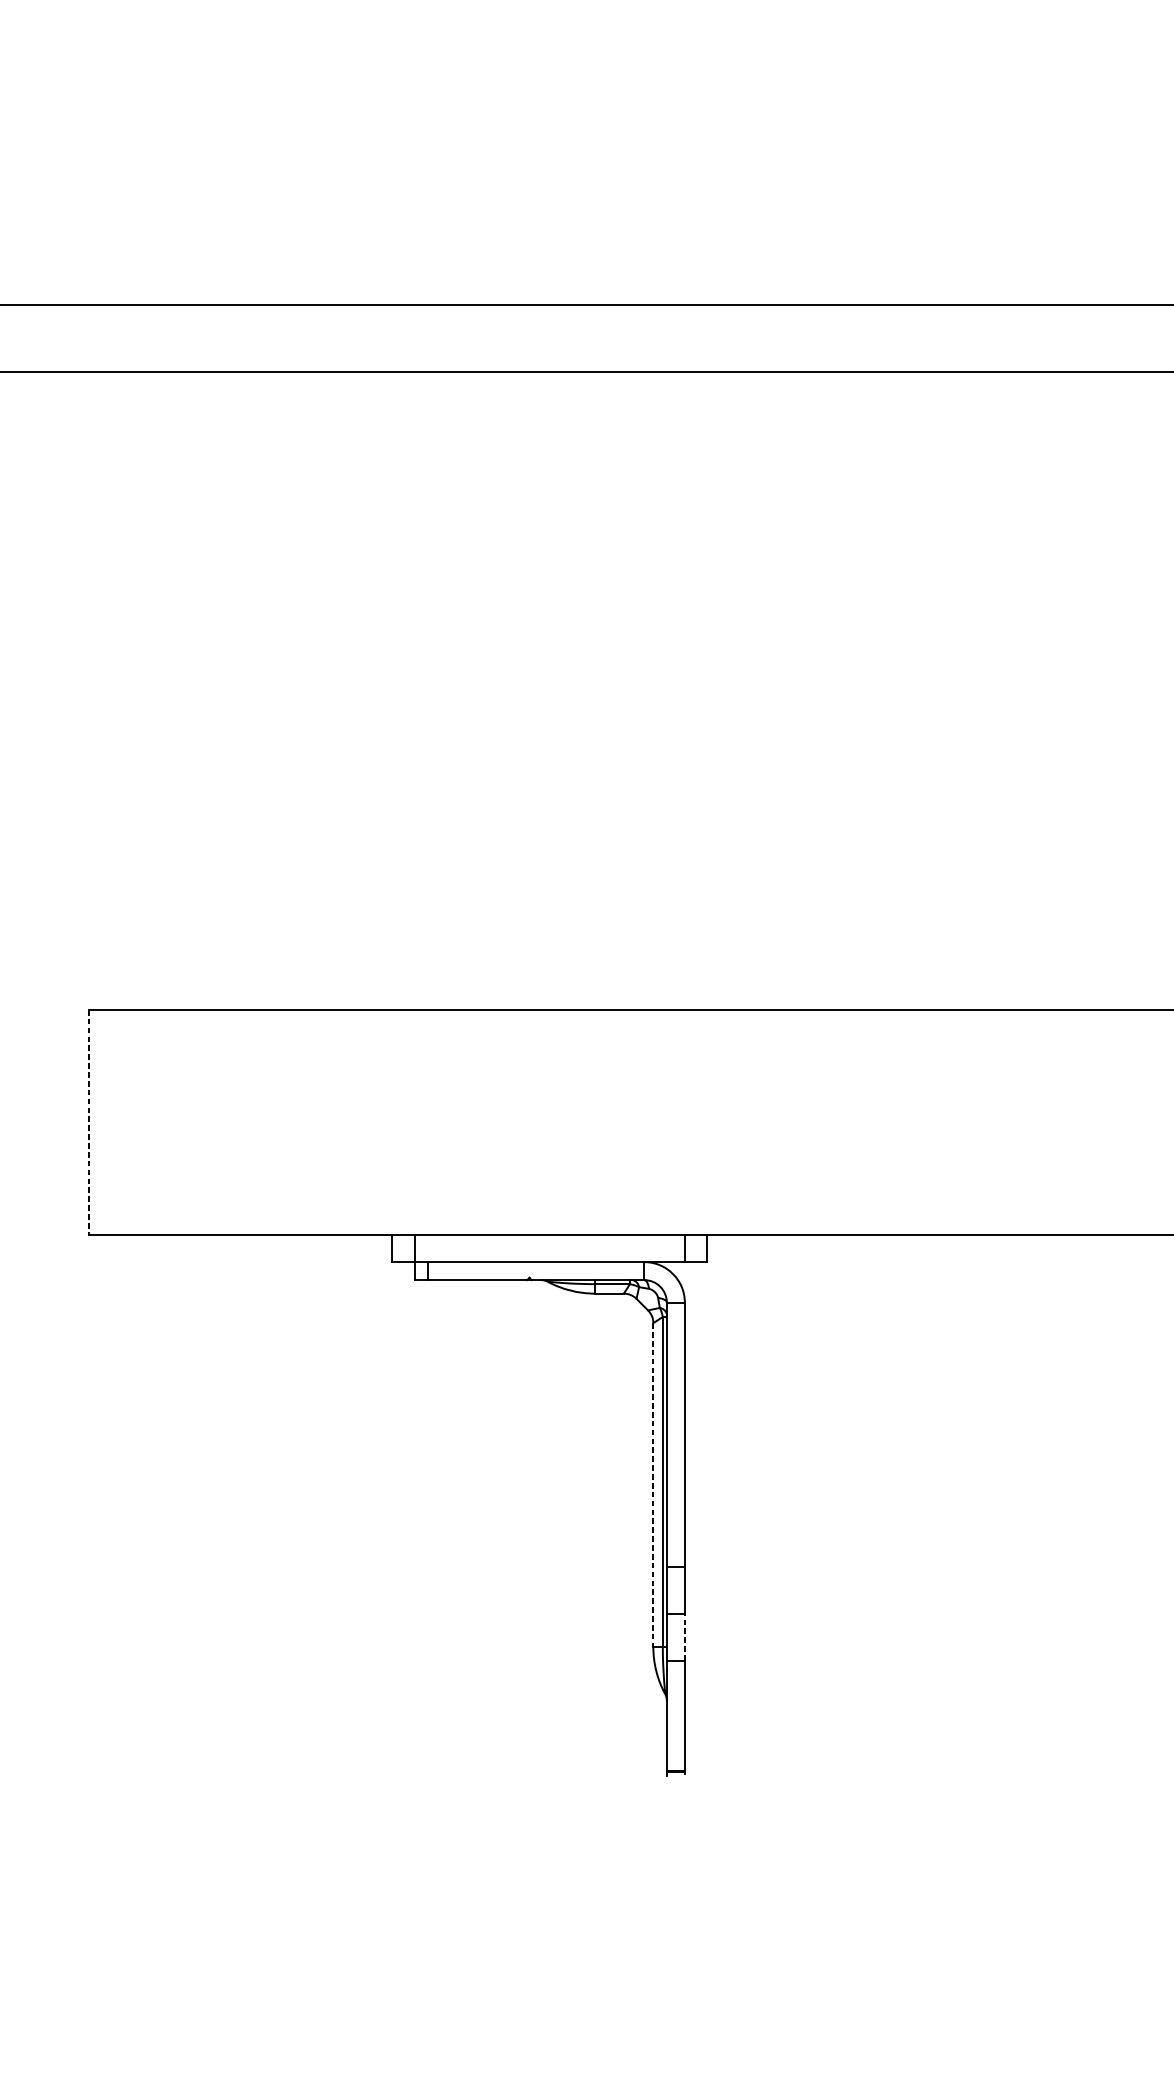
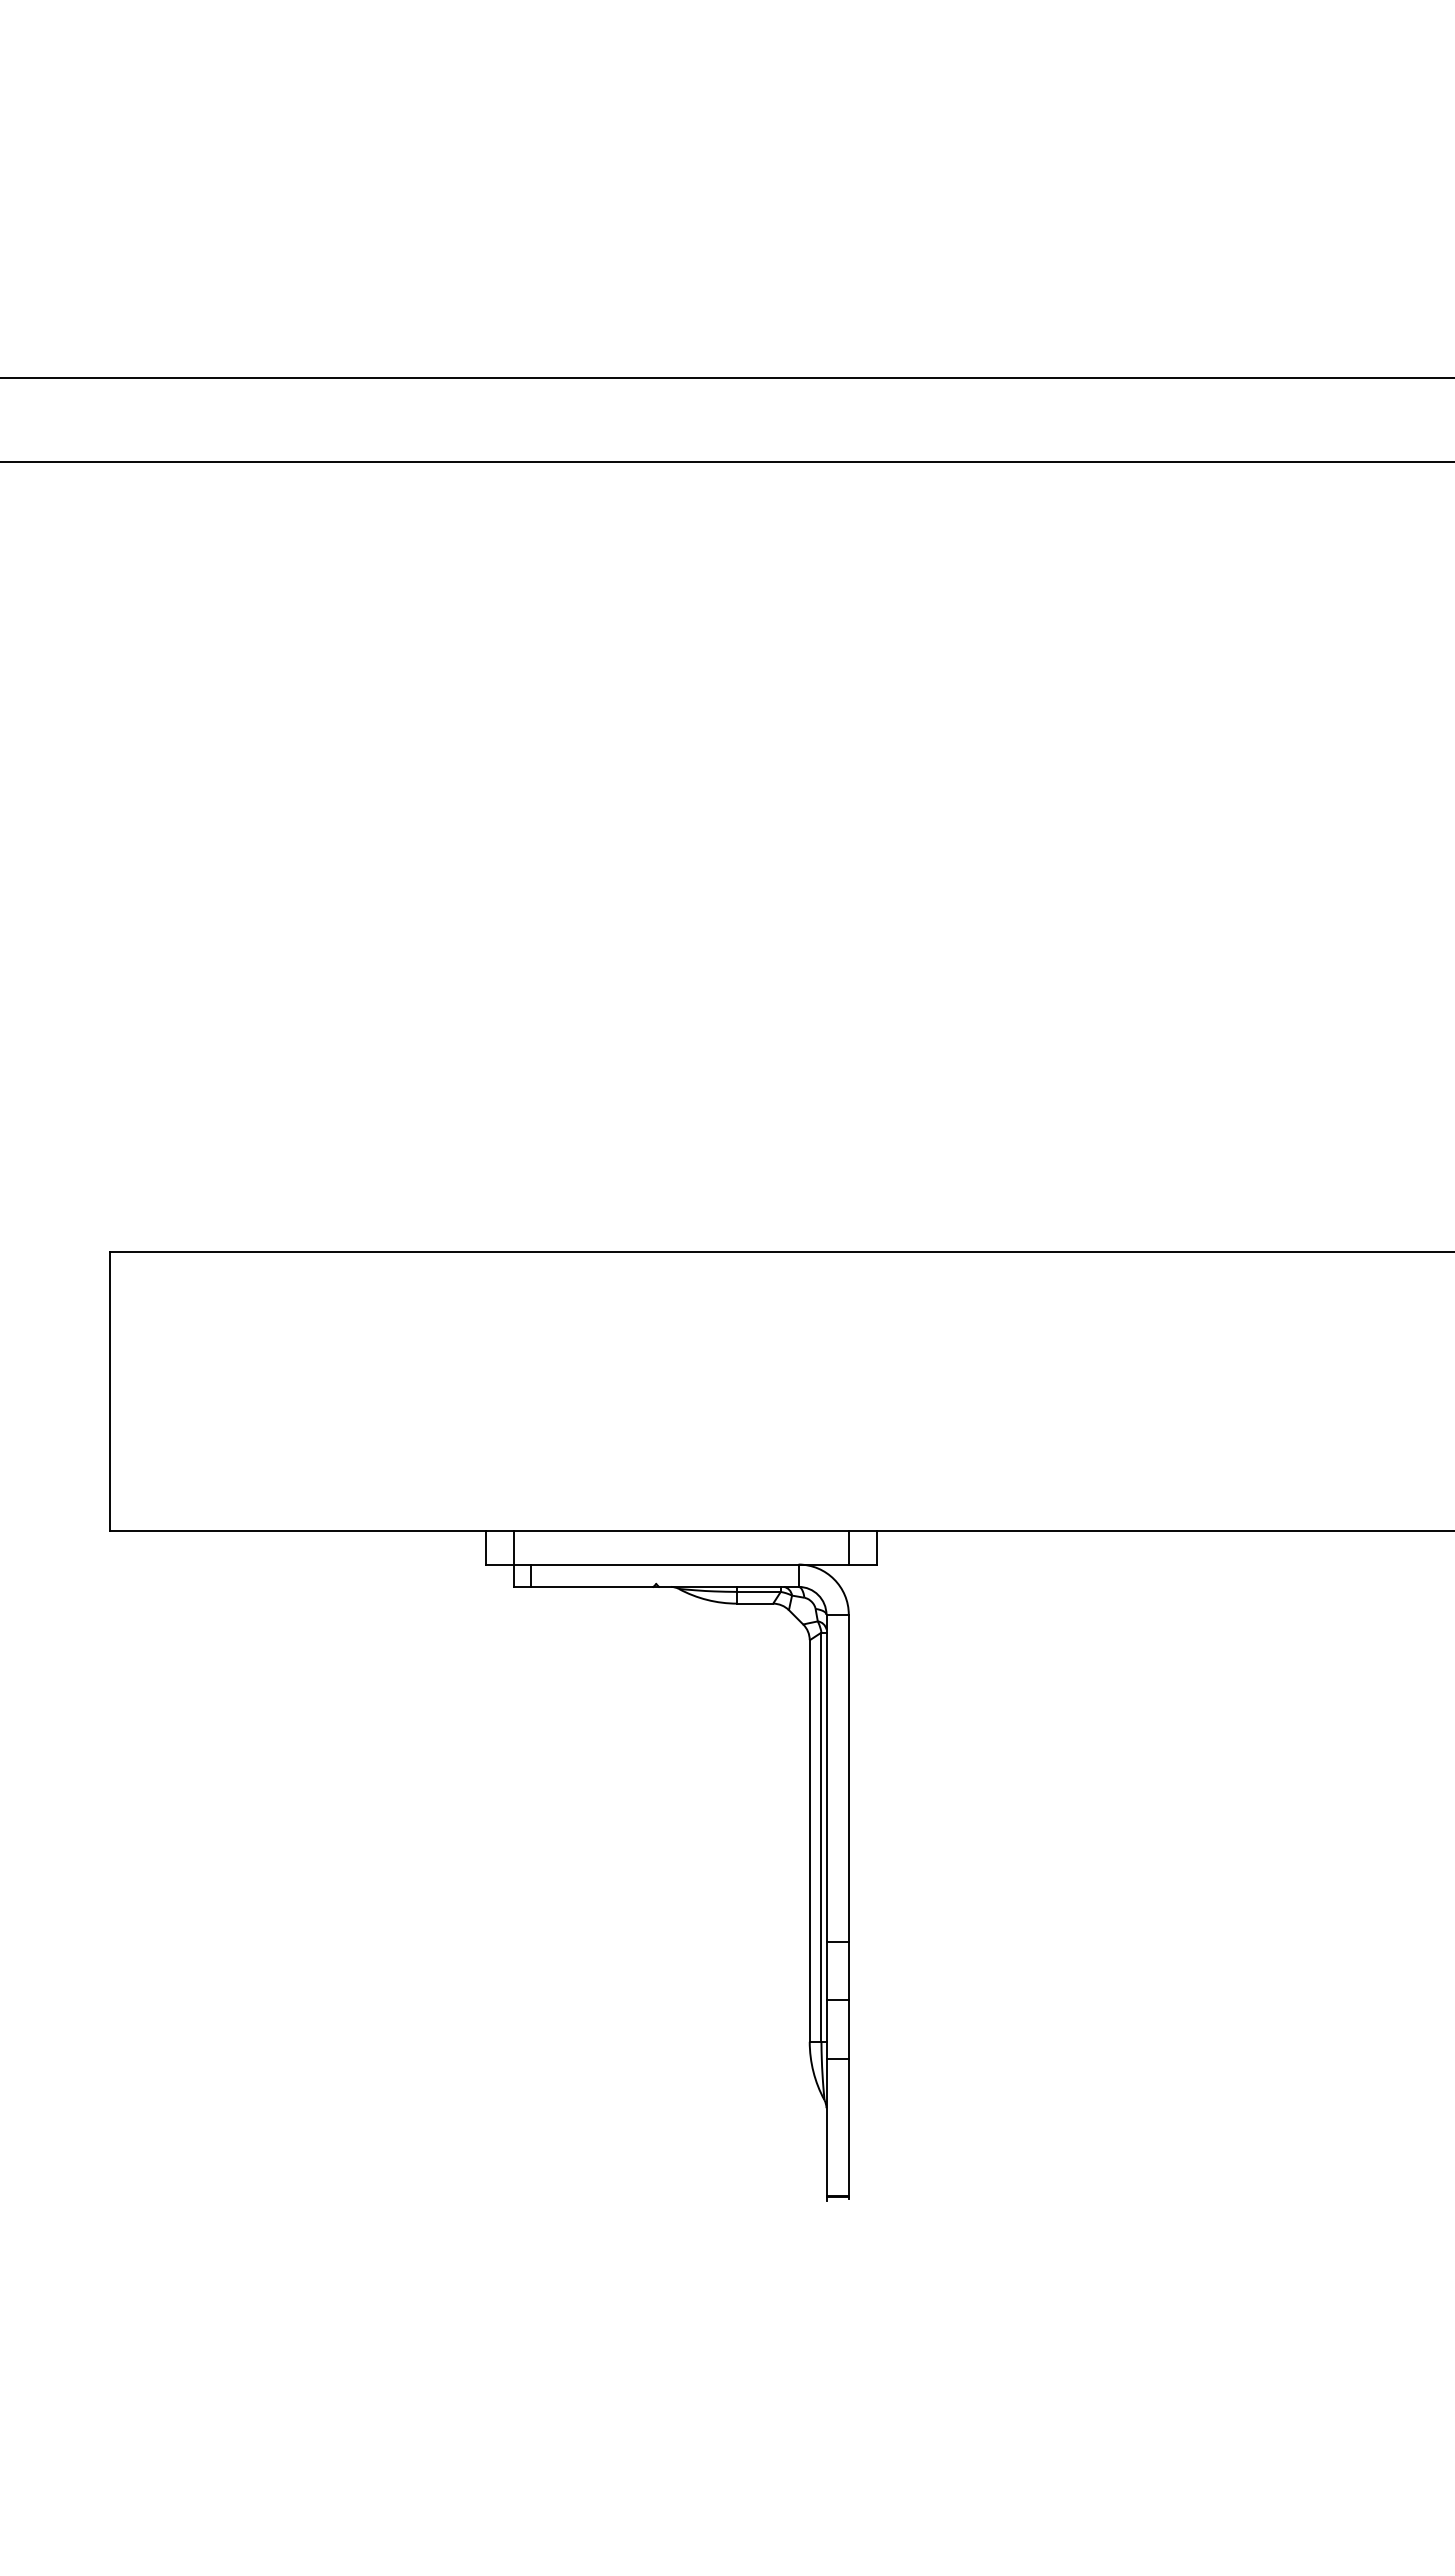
line: (88, 1122) -> (109, 1391), dashed -> solid
line: (653, 1485) -> (809, 1841), dashed -> solid
line: (684, 1637) -> (848, 2029), dashed -> solid

